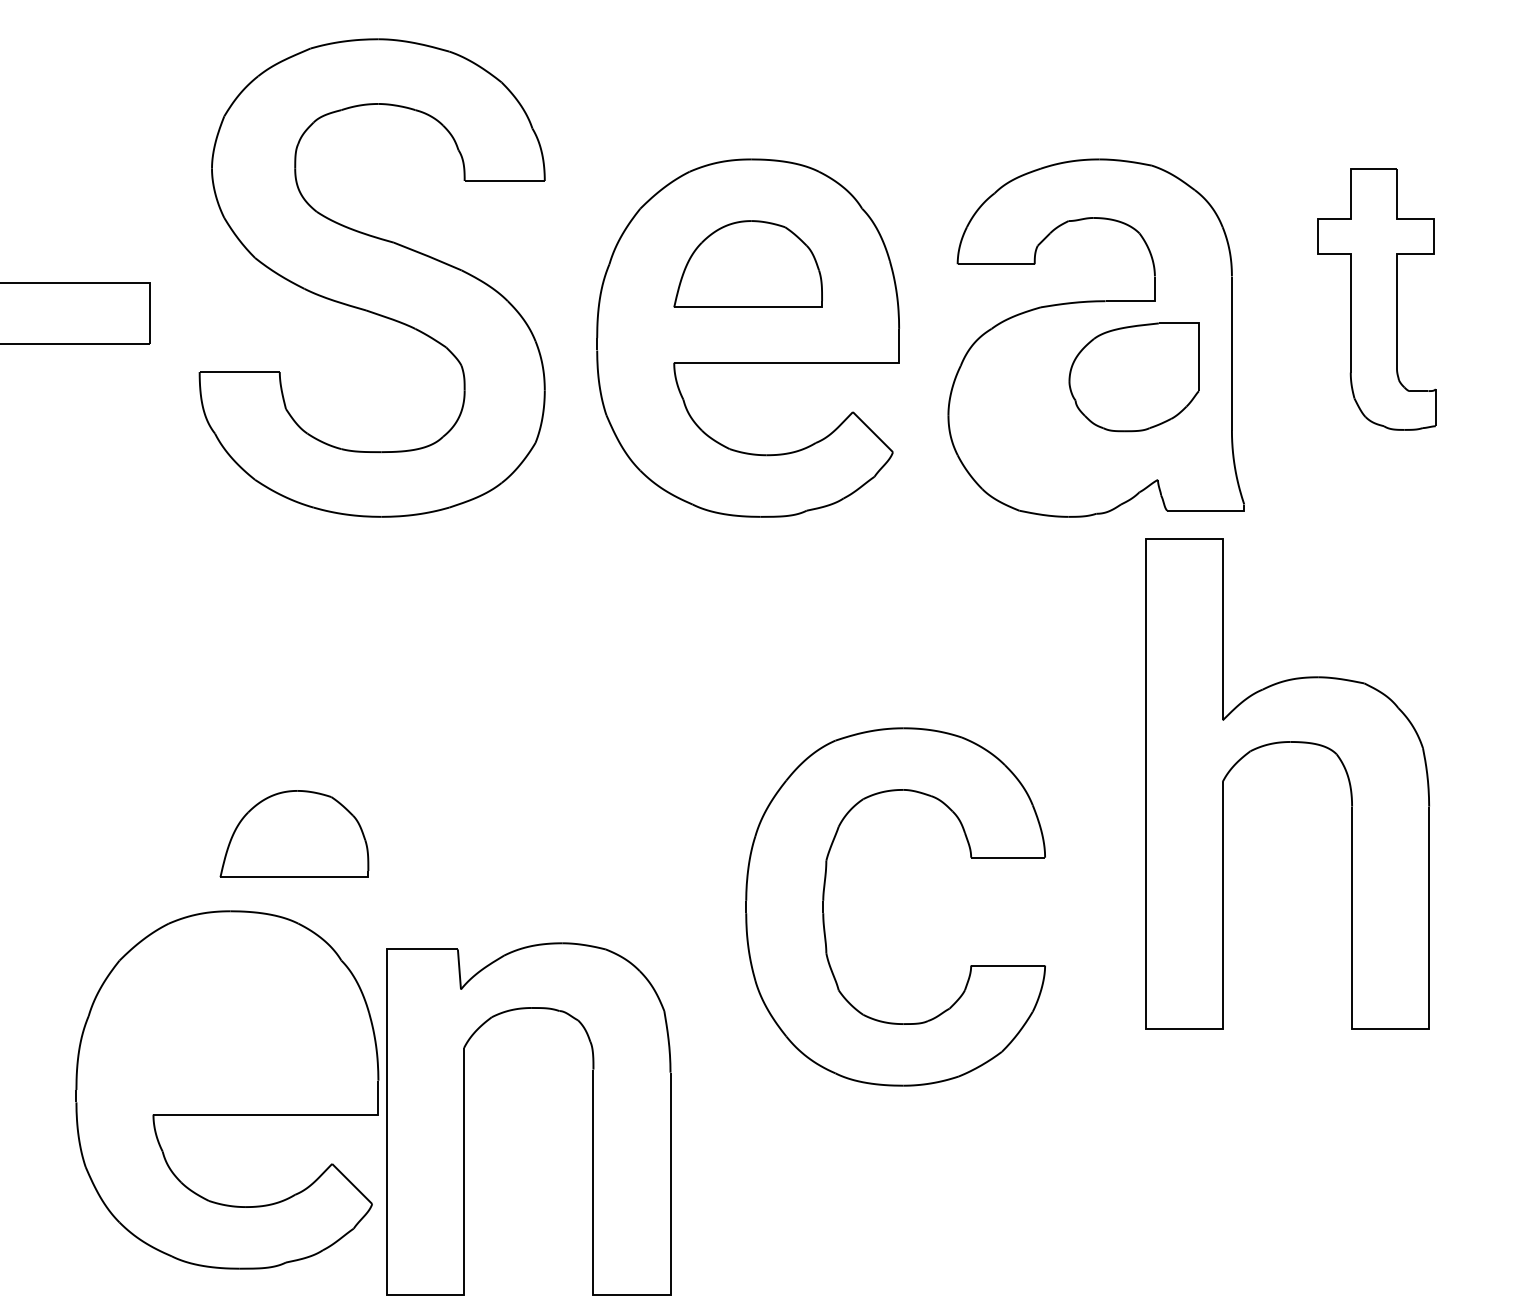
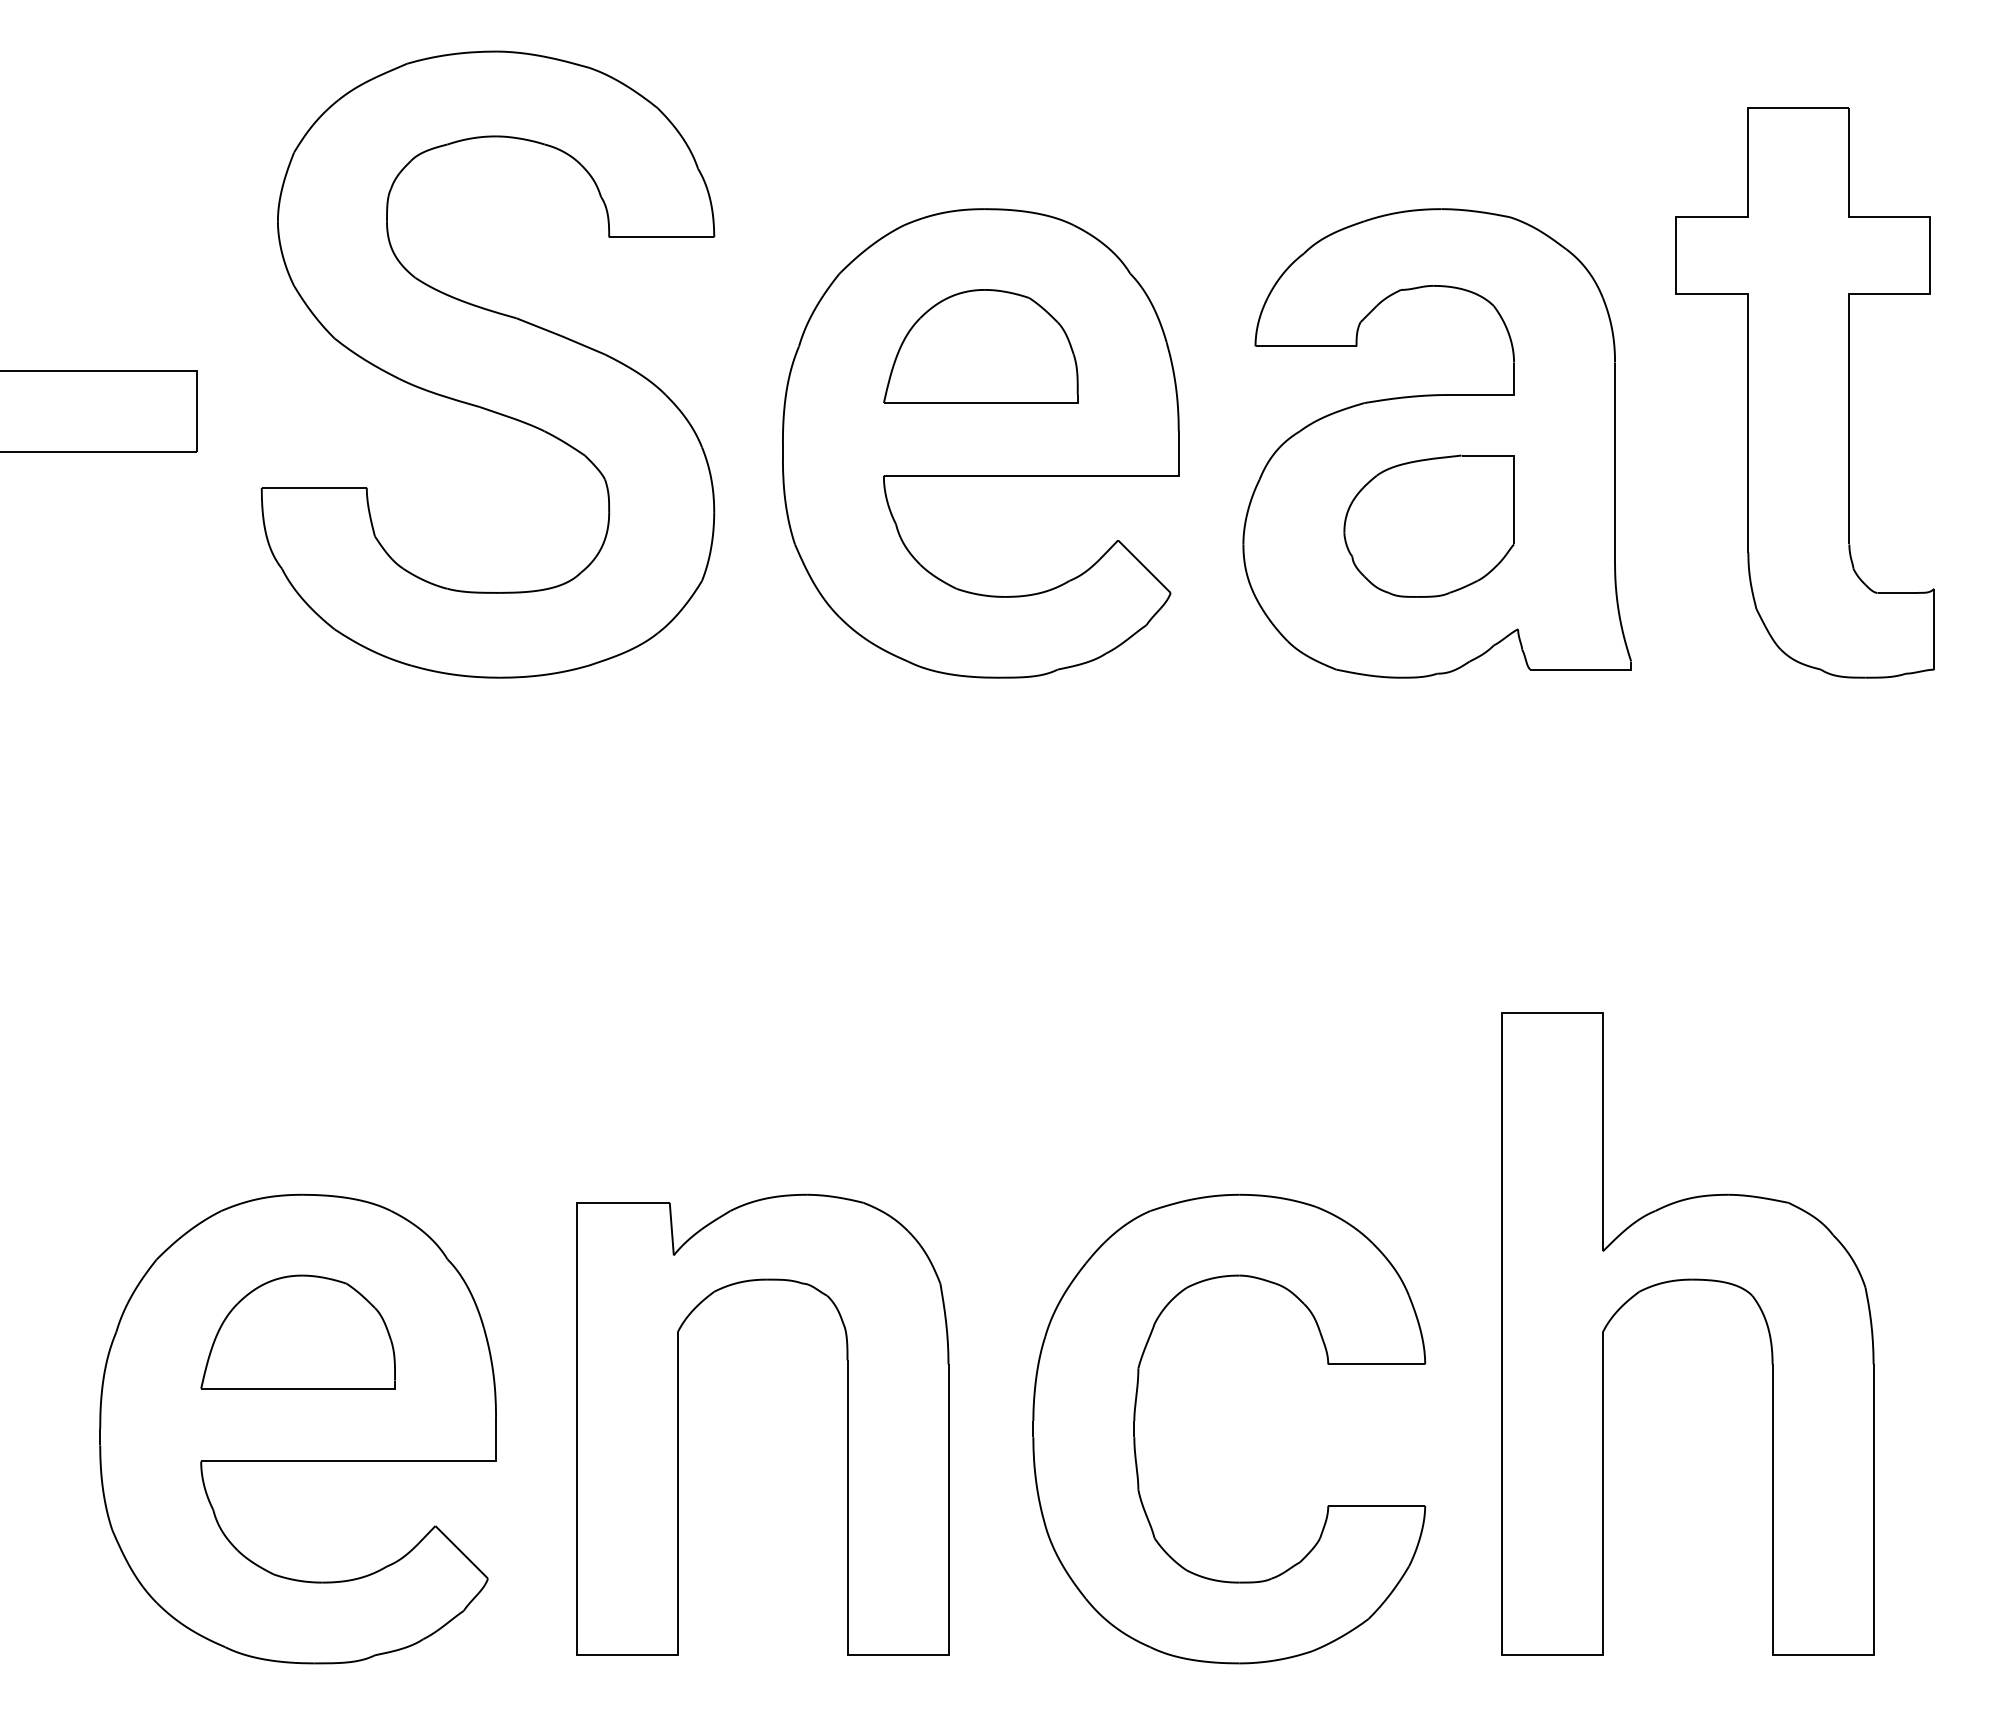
part: (1376, 299) -> (1804, 392), size x1.67
part: (1133, 377) -> (1428, 526), moved
part: (1284, 743) -> (1683, 1281), moved
part: (294, 833) -> (298, 1331), moved
part: (824, 900) -> (1135, 1420), moved
part: (464, 1118) -> (678, 1424), moved

